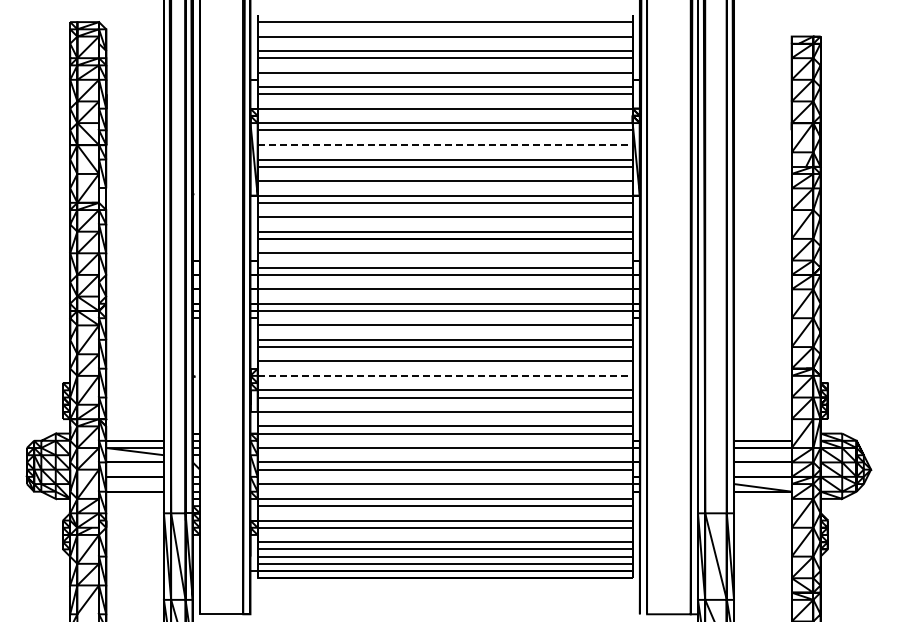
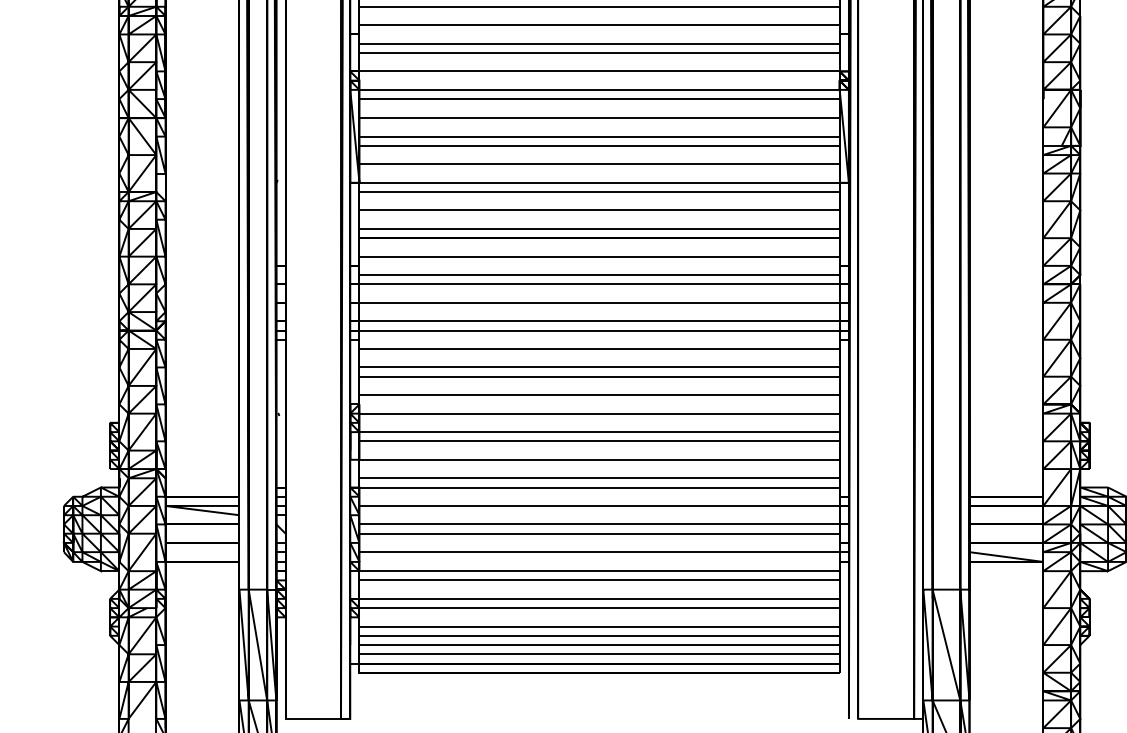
line: (445, 145) -> (600, 118), dashed -> solid
line: (445, 375) -> (600, 413), dashed -> solid

